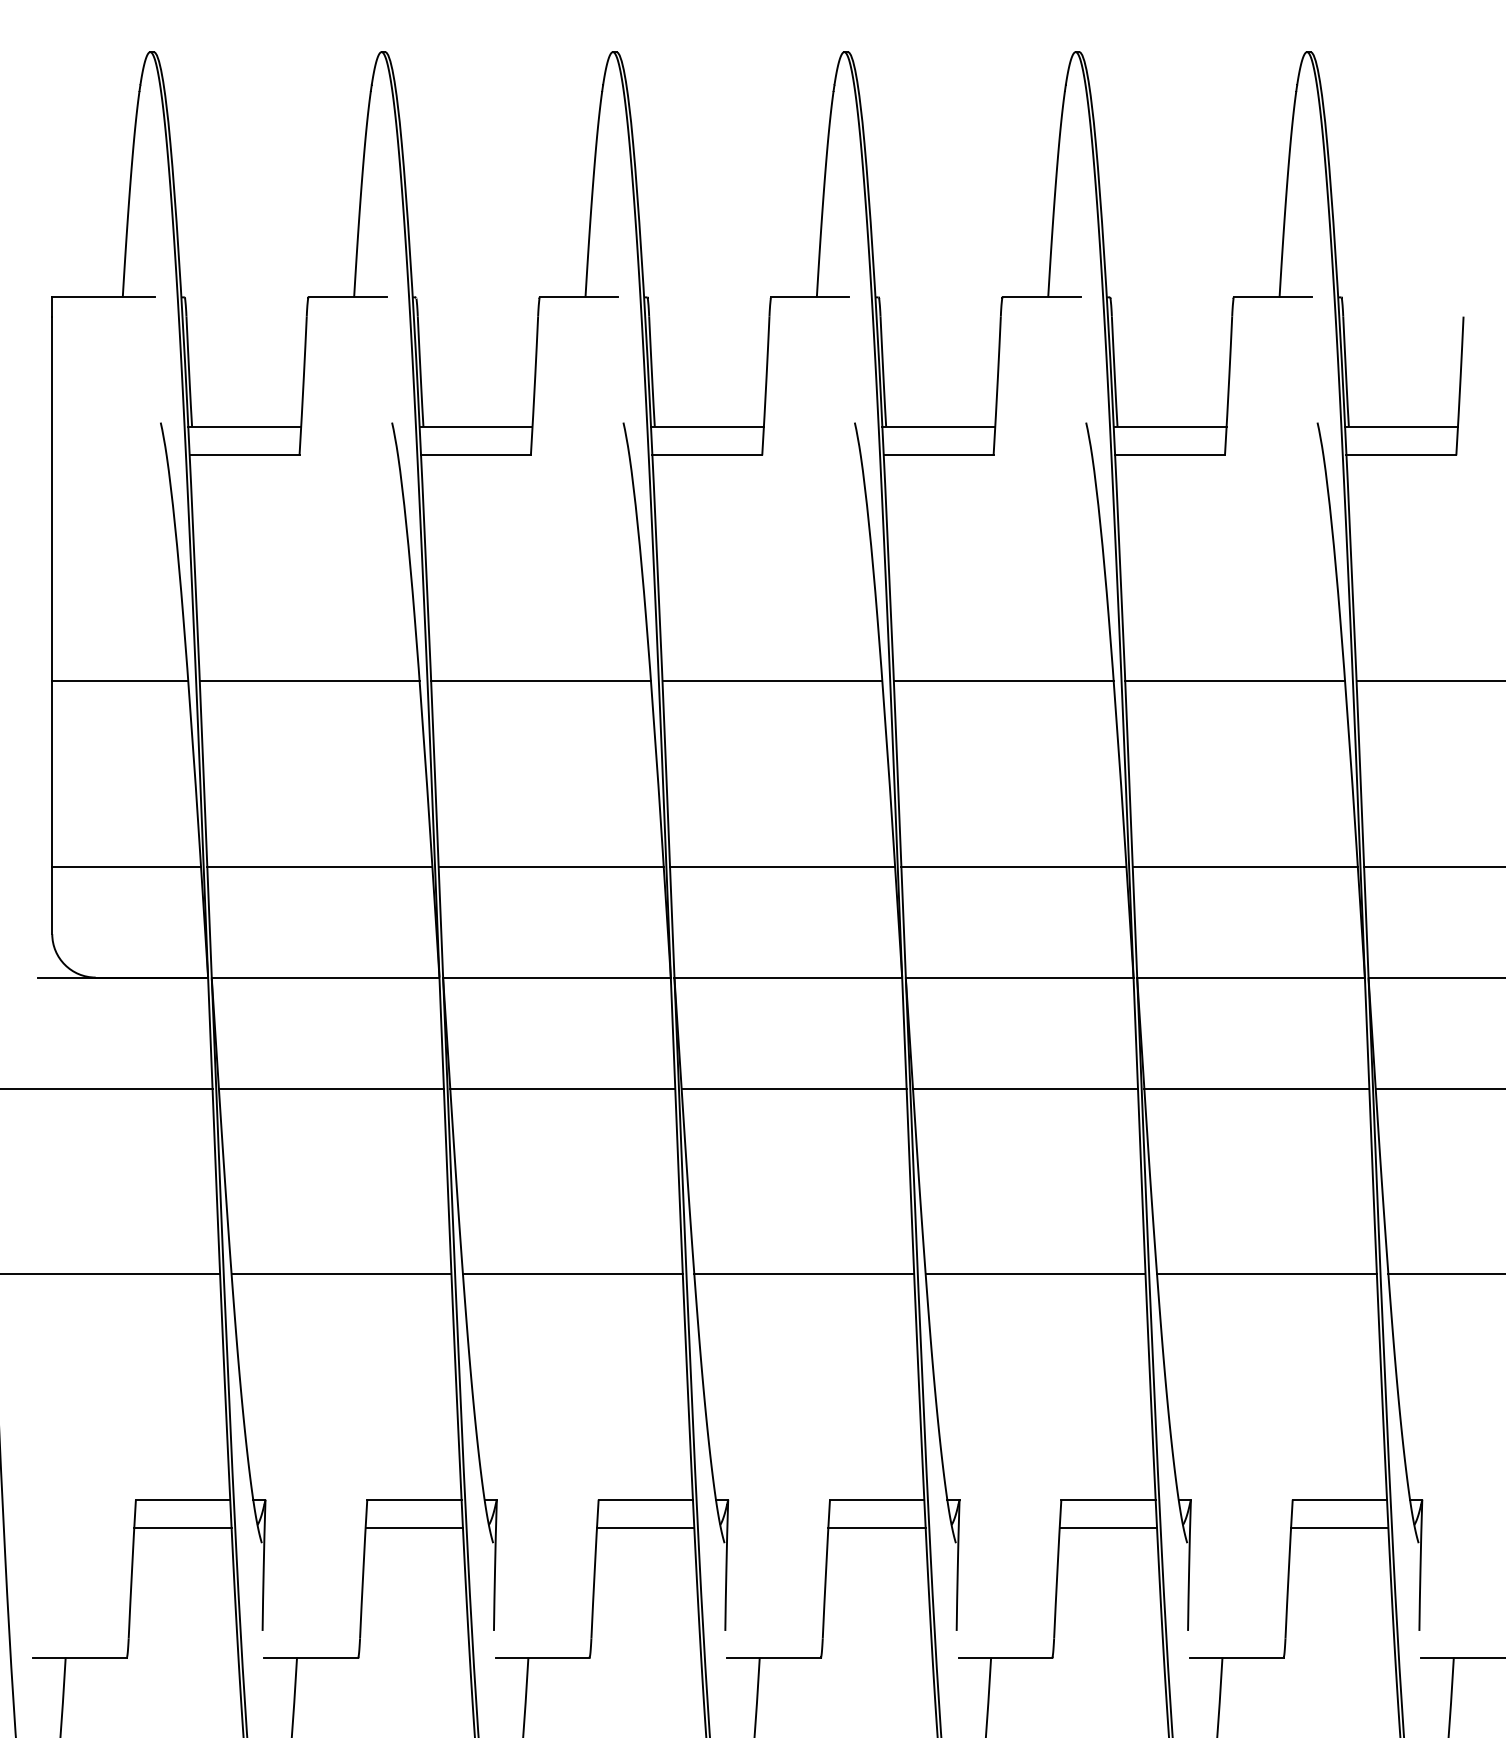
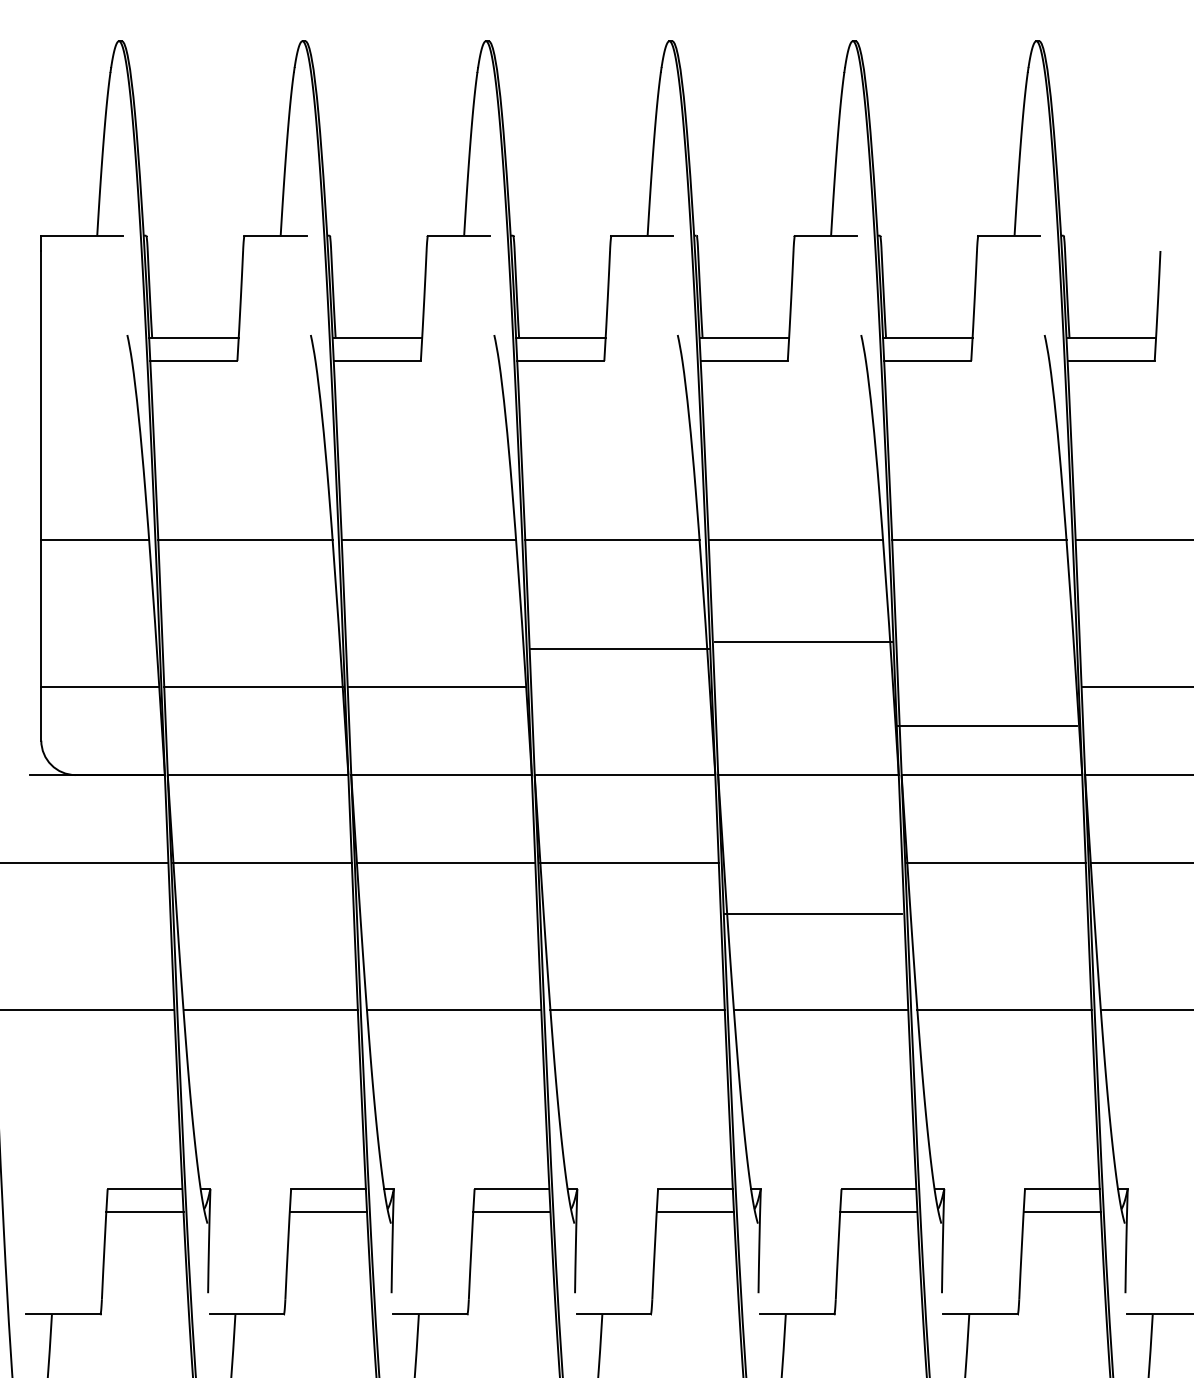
line: (782, 866) -> (620, 648), moved
line: (1013, 866) -> (803, 641), moved
line: (1244, 866) -> (986, 725), moved
line: (1024, 1088) -> (812, 913), moved

